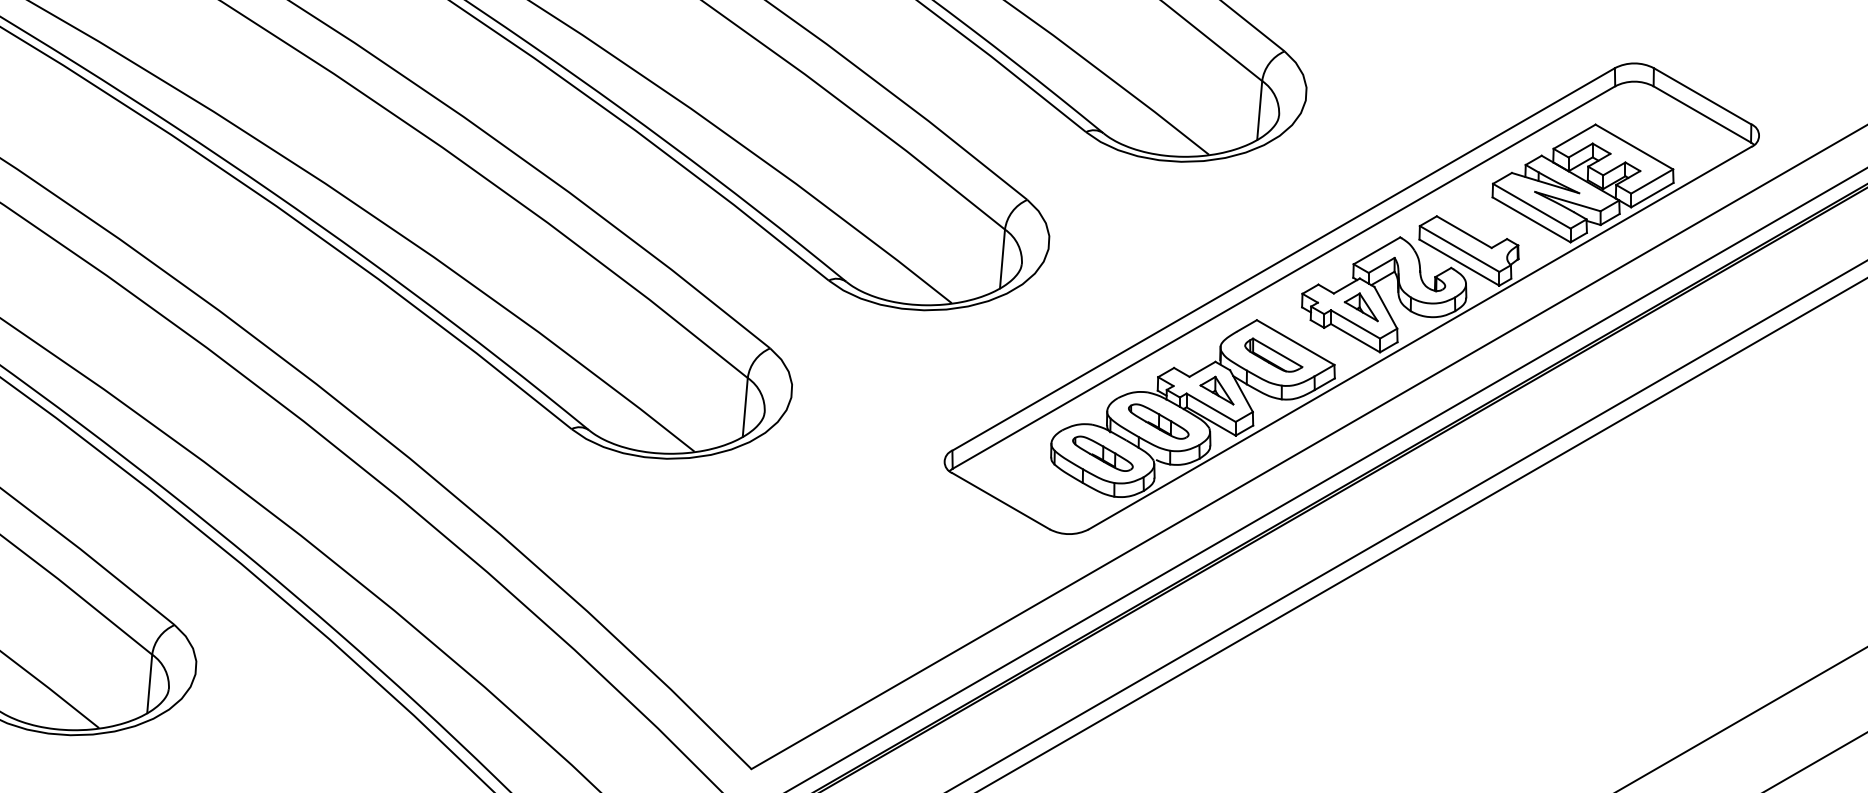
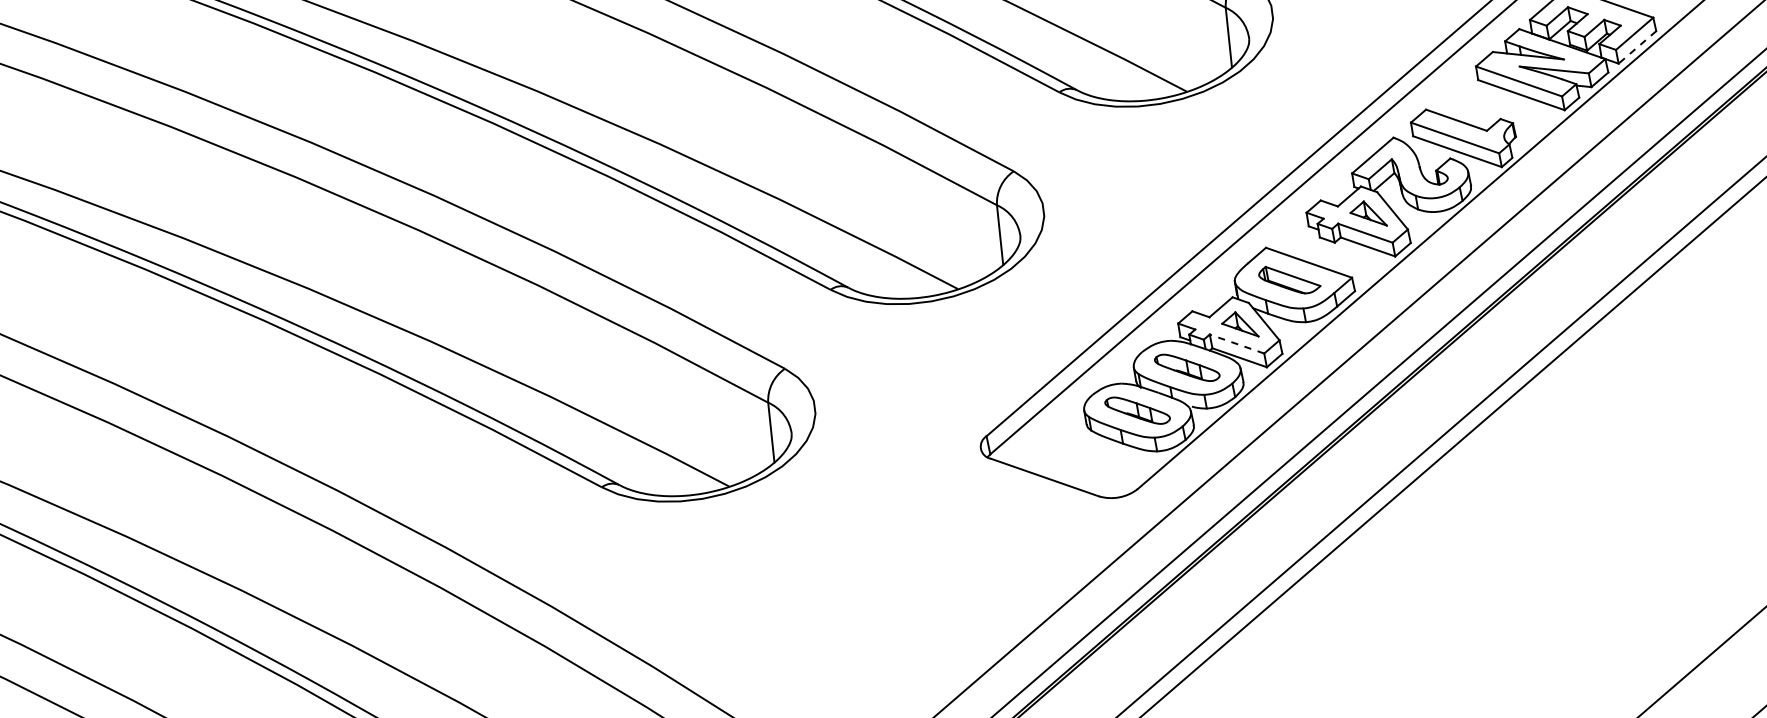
line: (1651, 195) -> (1636, 47), solid -> dashed
line: (1210, 407) -> (1236, 343), solid -> dashed

